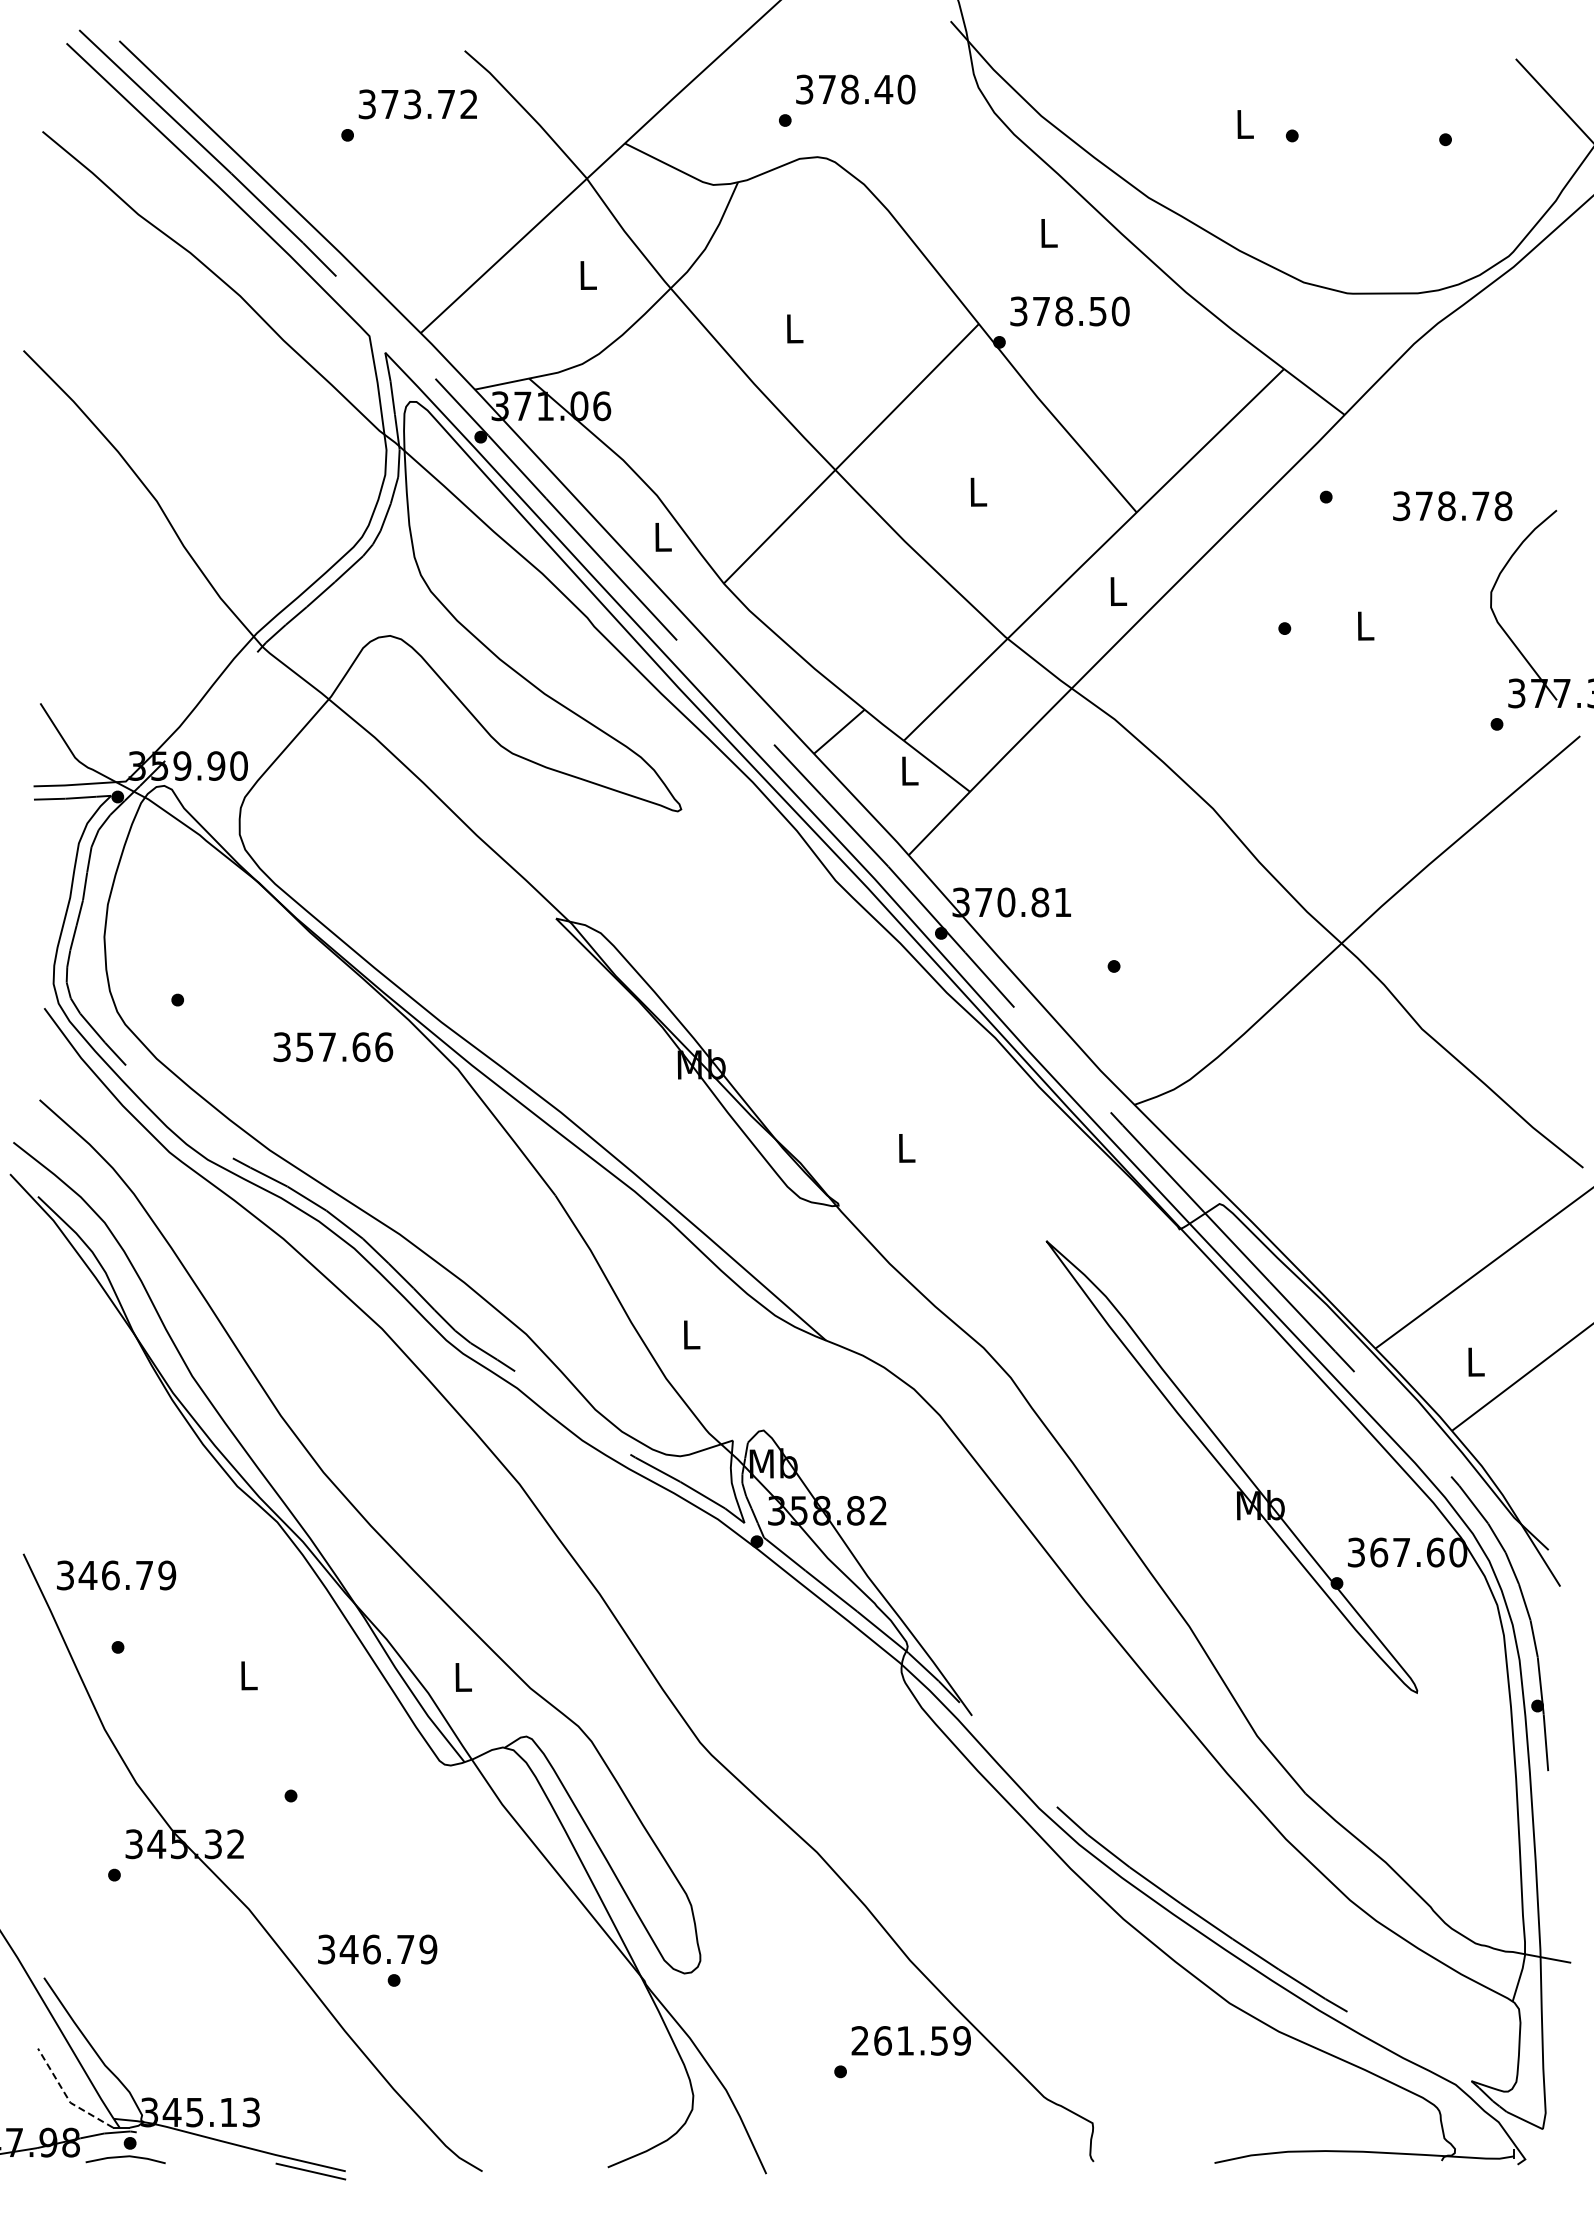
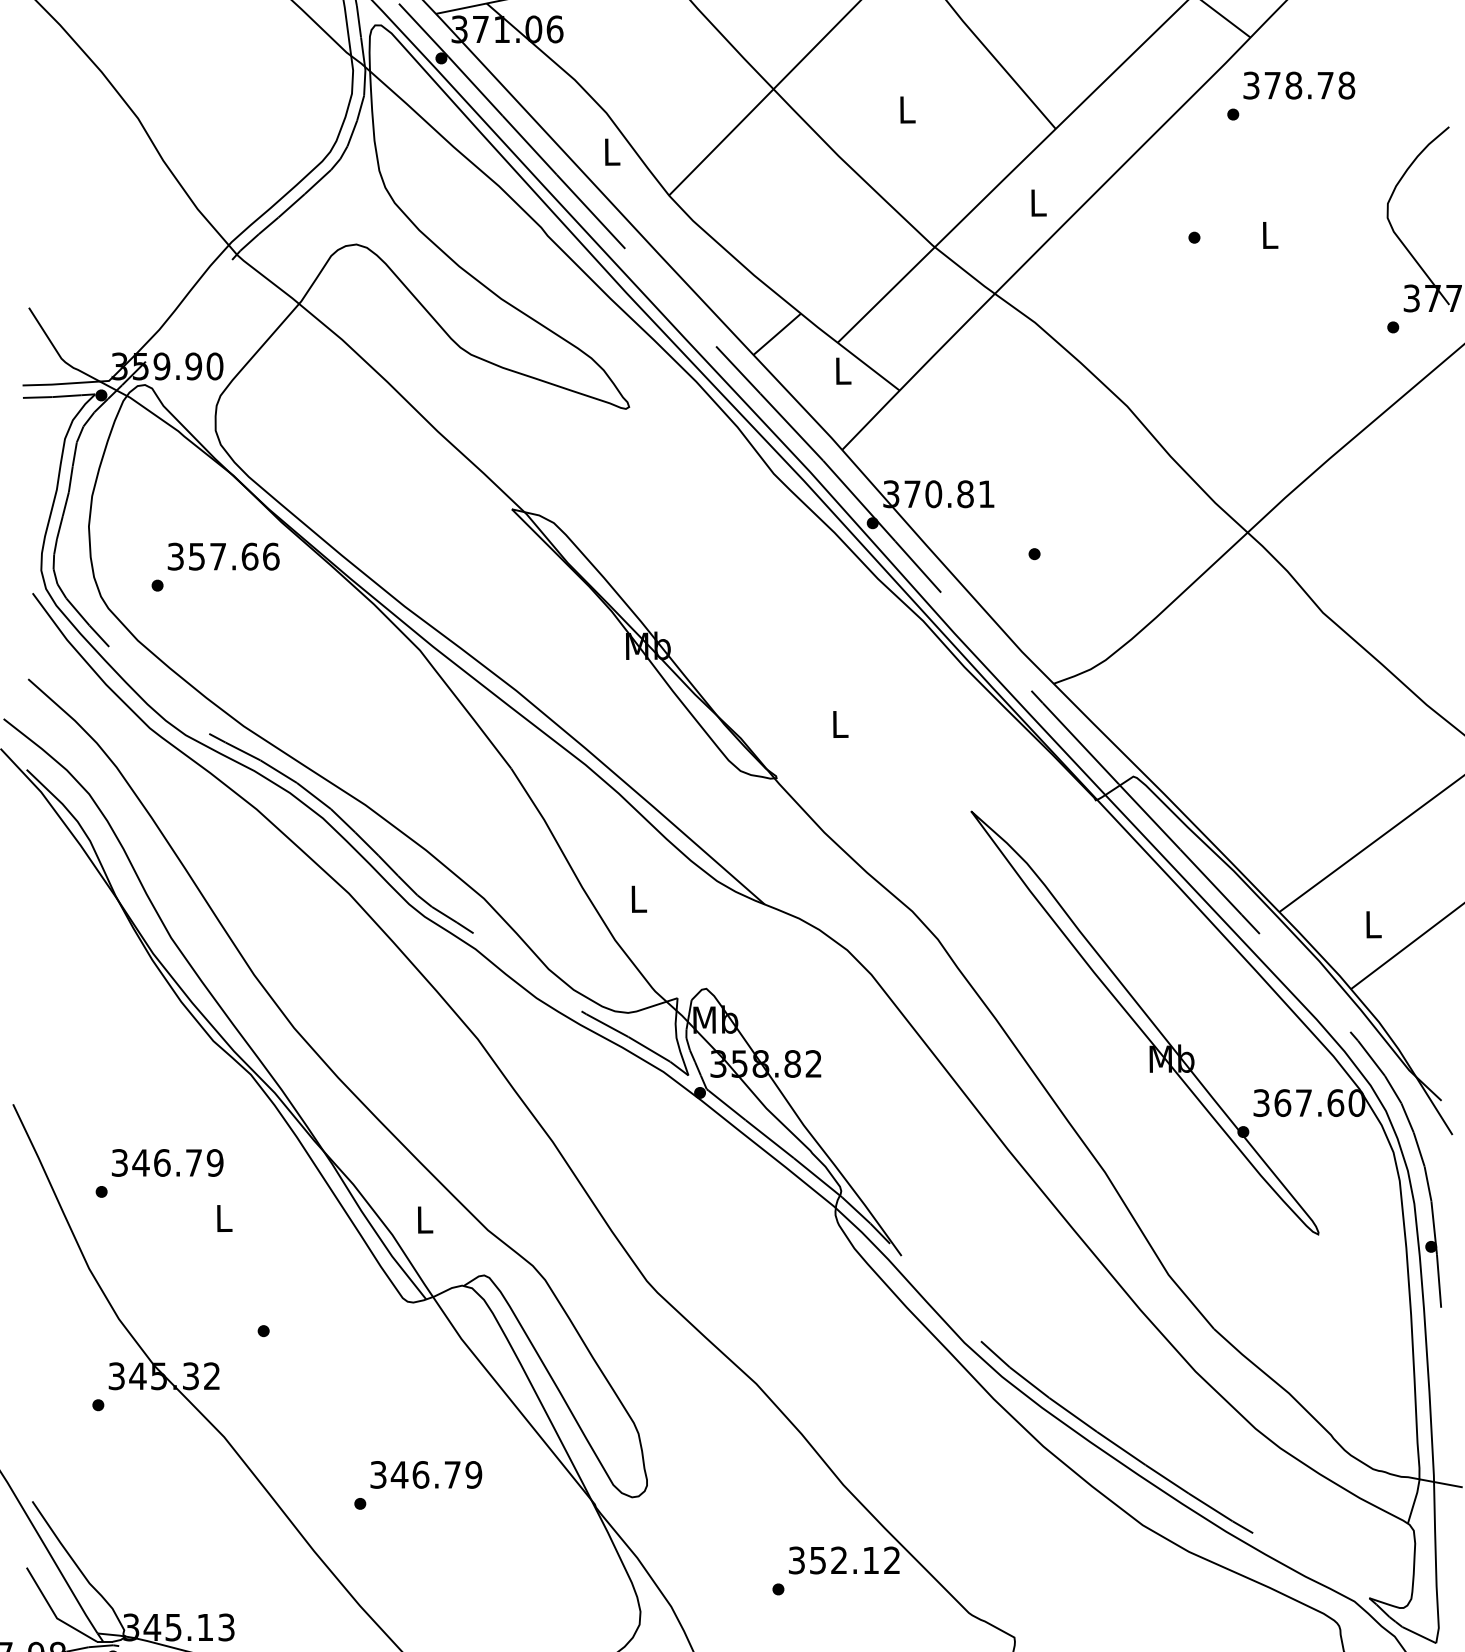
text: (1452, 506) -> (1299, 85), moved
text: (333, 1047) -> (223, 556), moved
text: (116, 1575) -> (167, 1162), moved
text: (377, 1949) -> (426, 1474), moved
text: (910, 2040) -> (843, 1560), 261.59 -> 352.12
line: (66, 2096) -> (53, 1612), dashed -> solid

